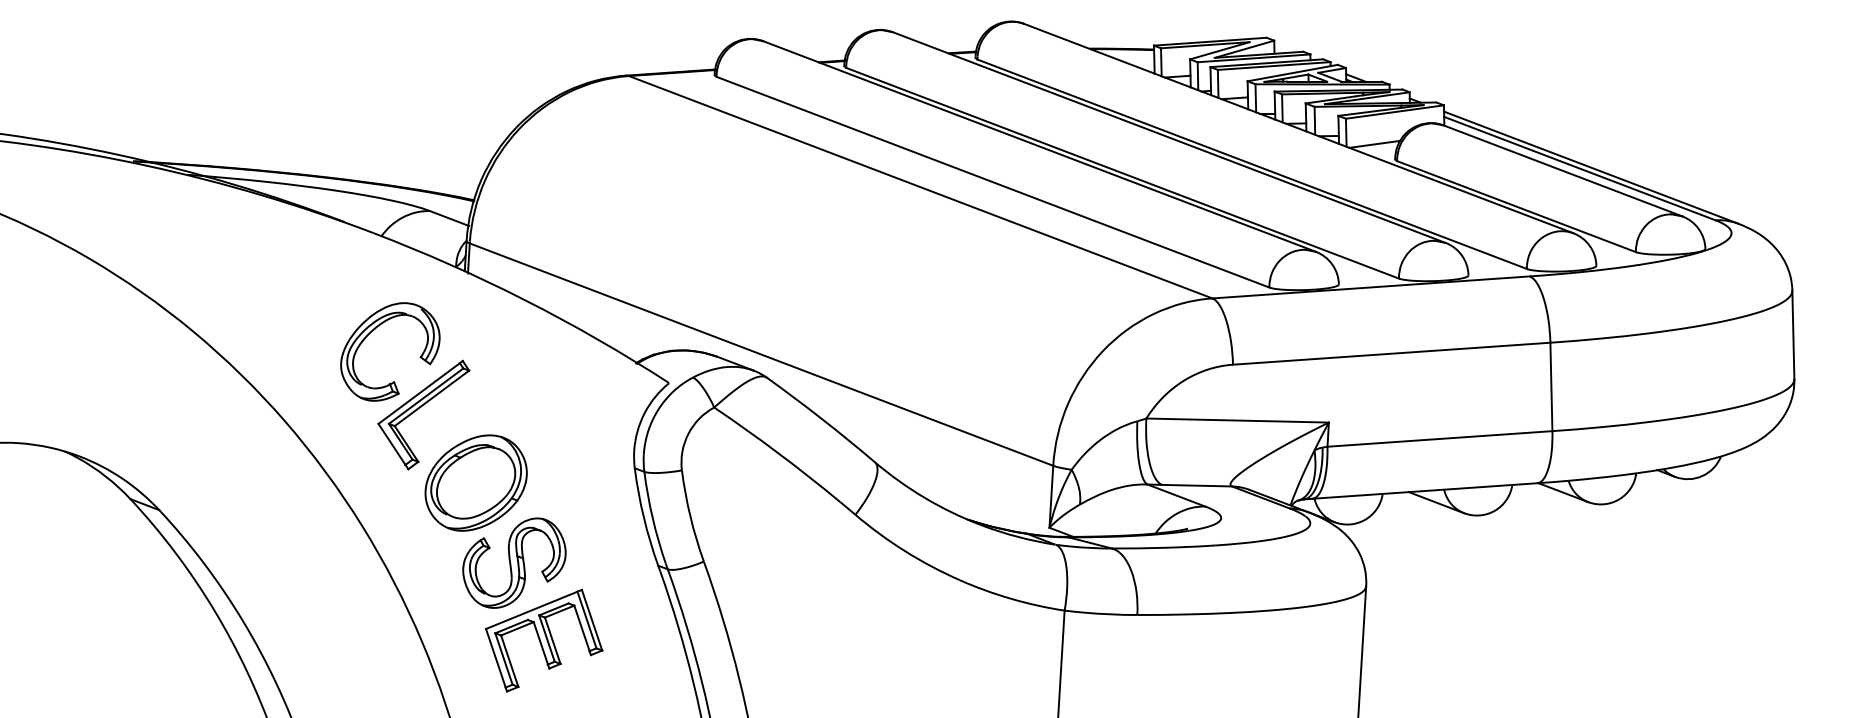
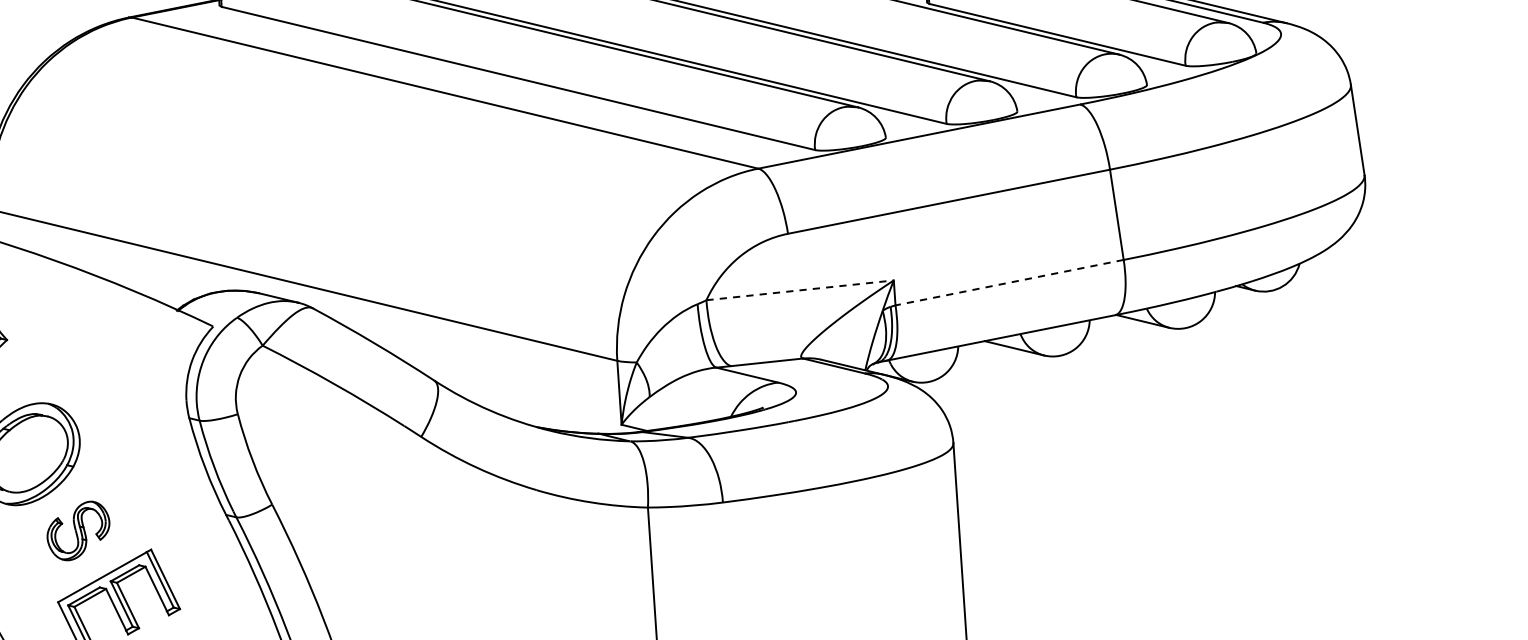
line: (1238, 420) -> (800, 290), solid -> dashed
line: (1439, 438) -> (1009, 282), solid -> dashed
part: (514, 562) -> (78, 530), size x0.6

